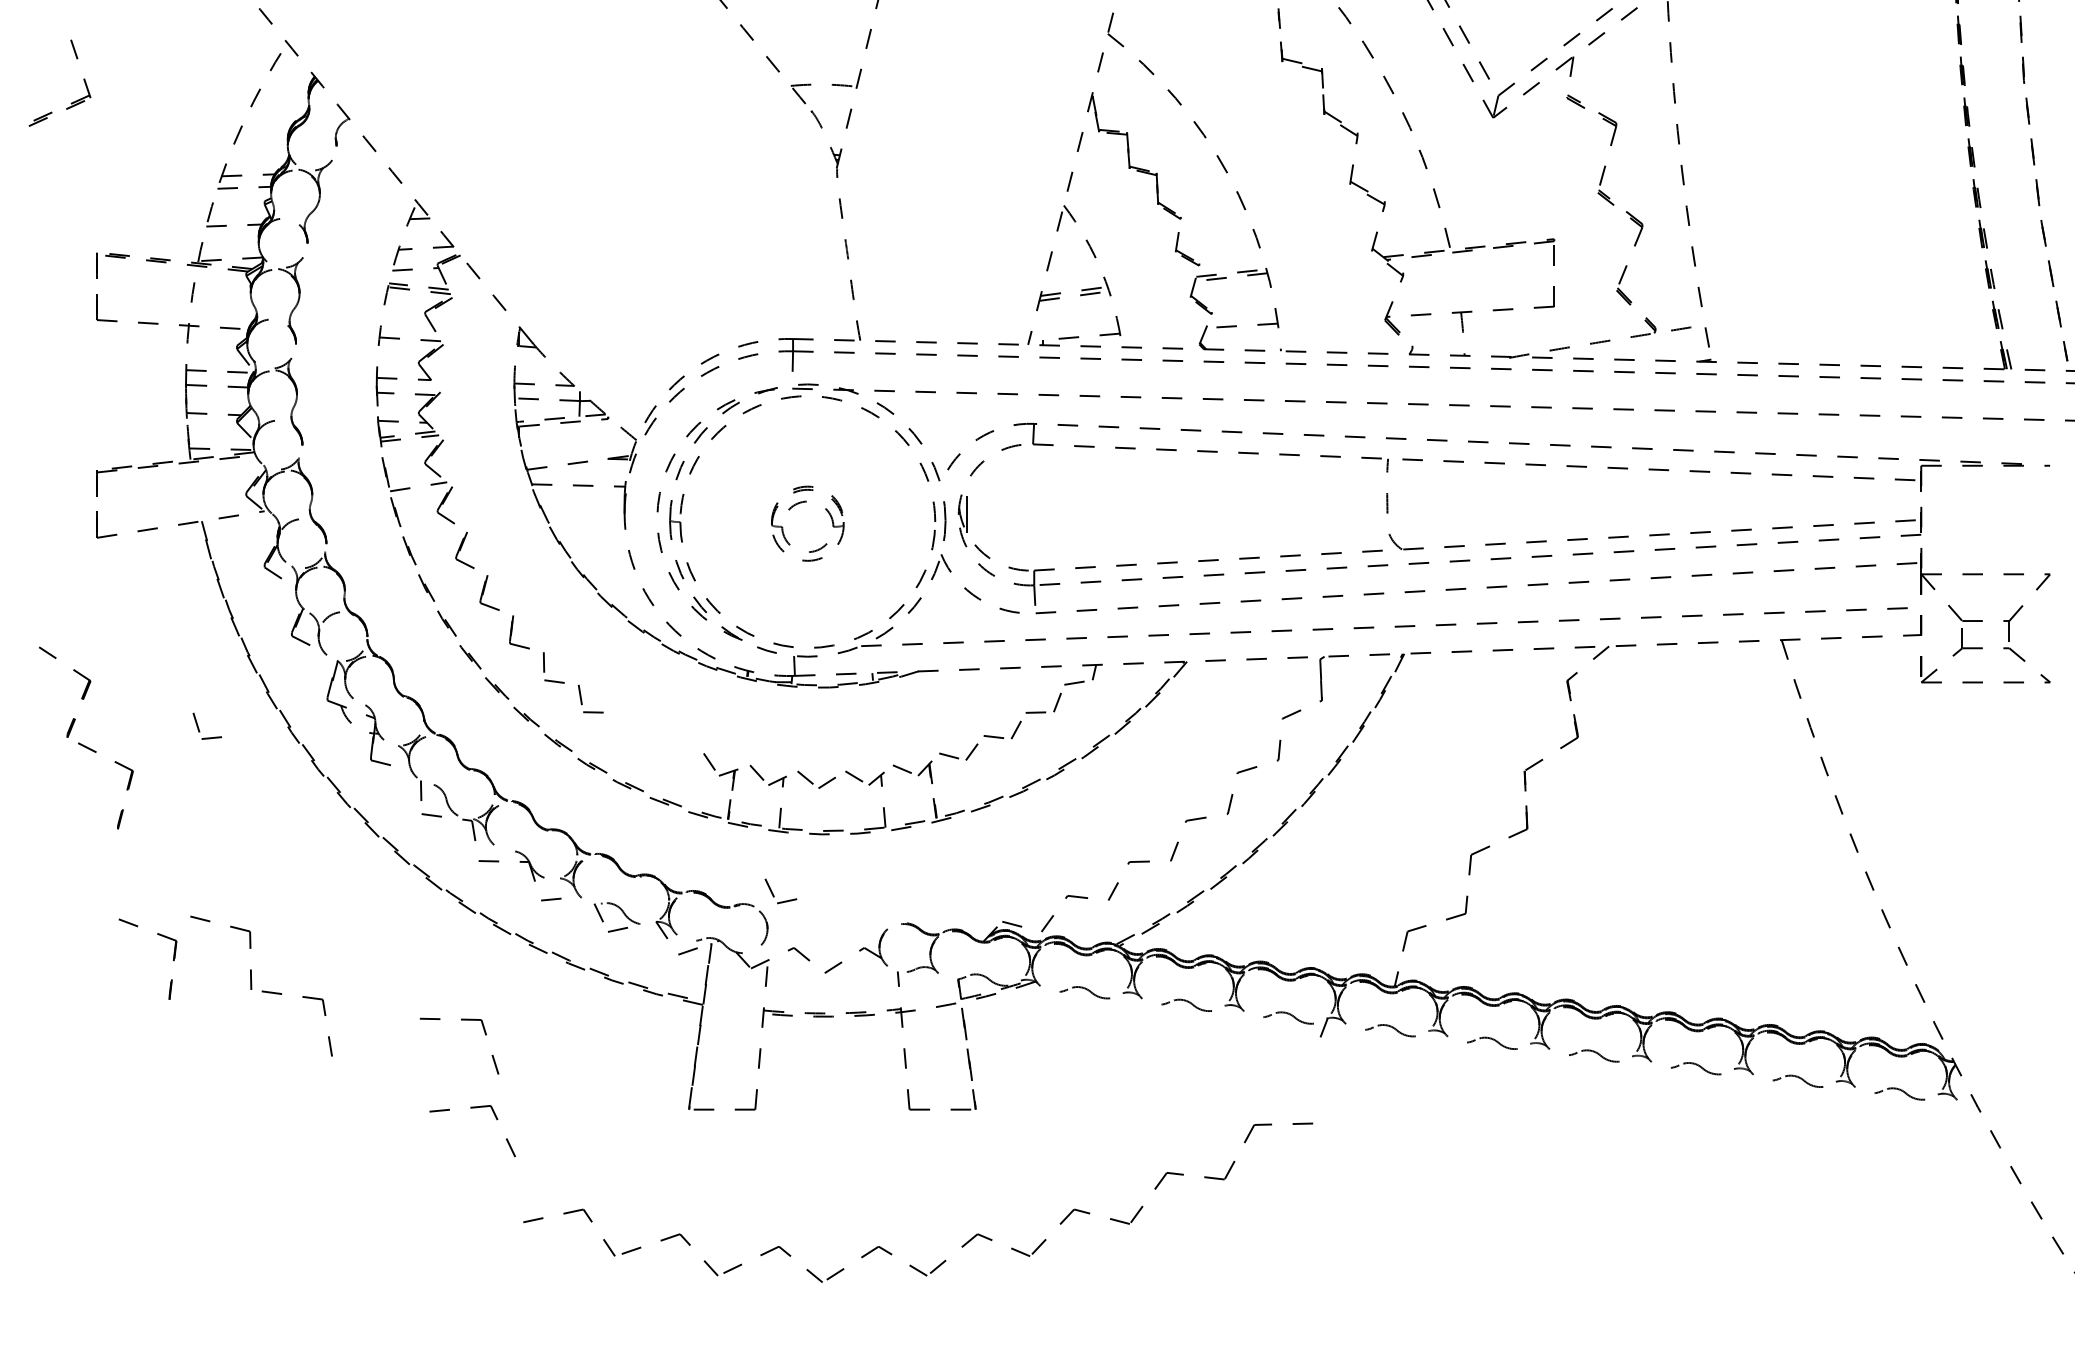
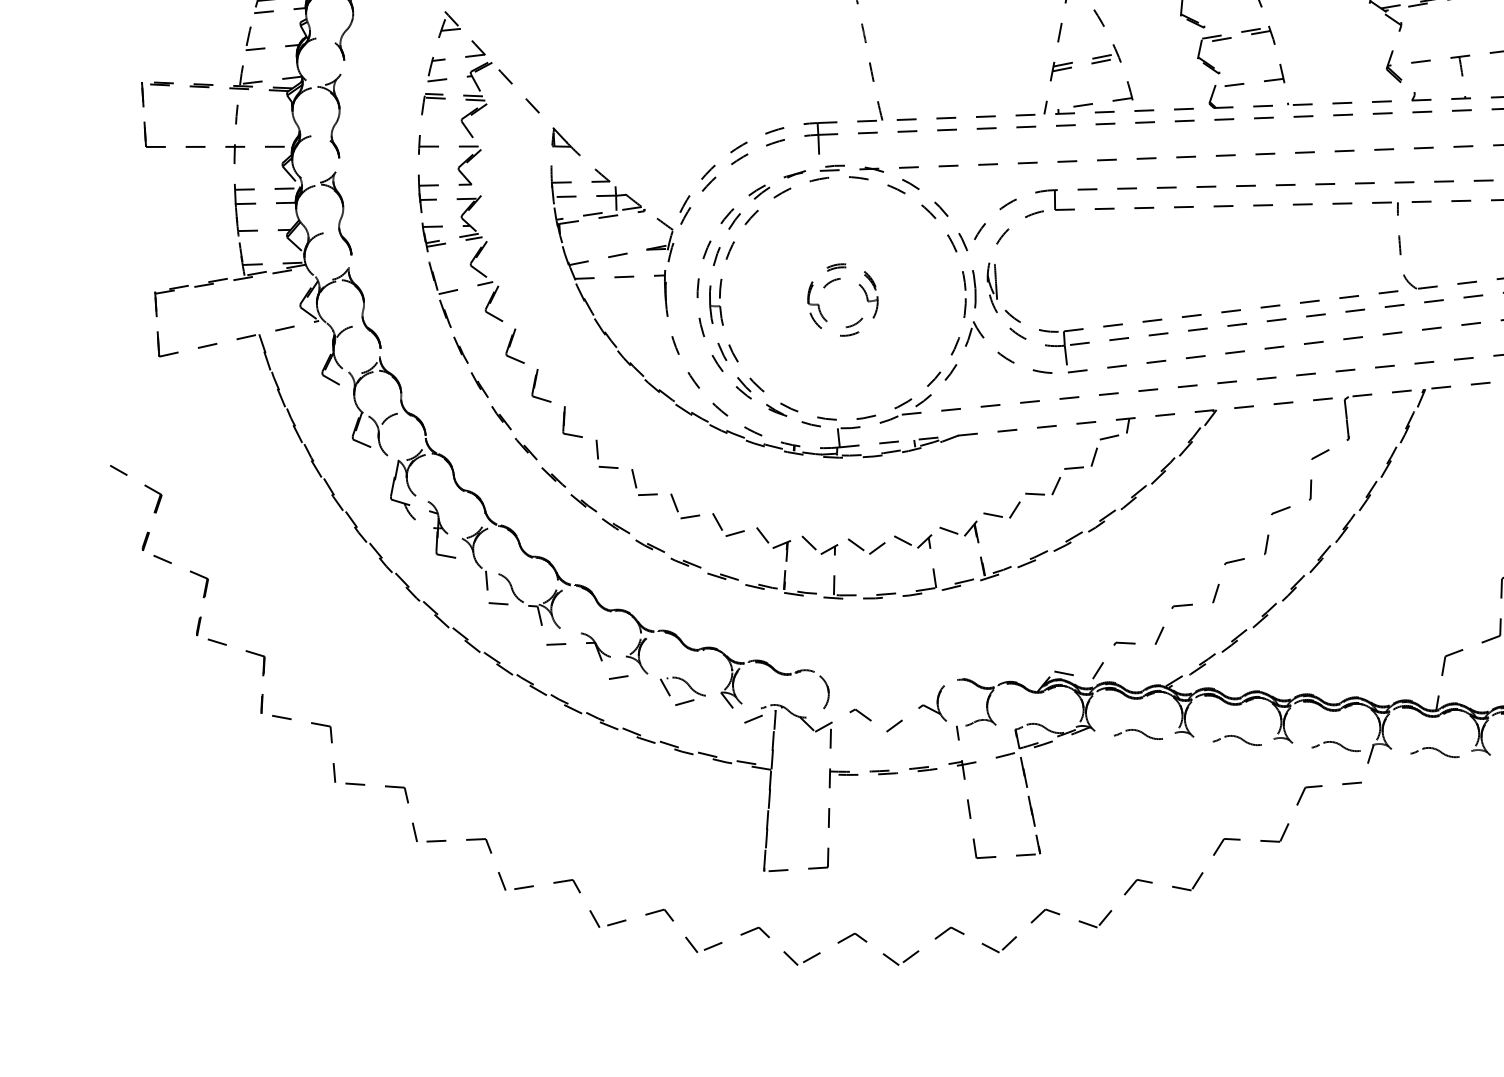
part: (199, 728) -> (677, 508), moved
part: (774, 895) -> (722, 528), moved
part: (172, 960) -> (262, 675), moved
part: (461, 1020) -> (466, 840), moved
part: (887, 1250) -> (959, 930), moved

